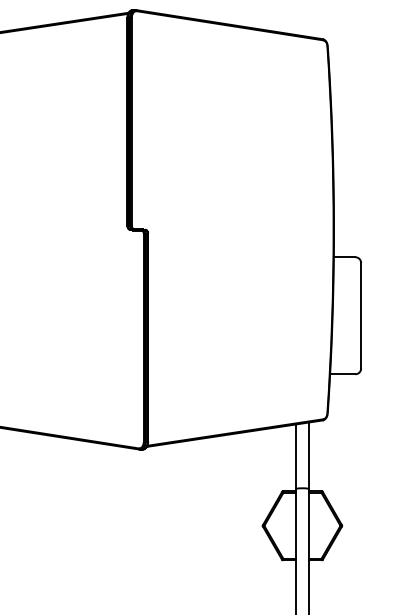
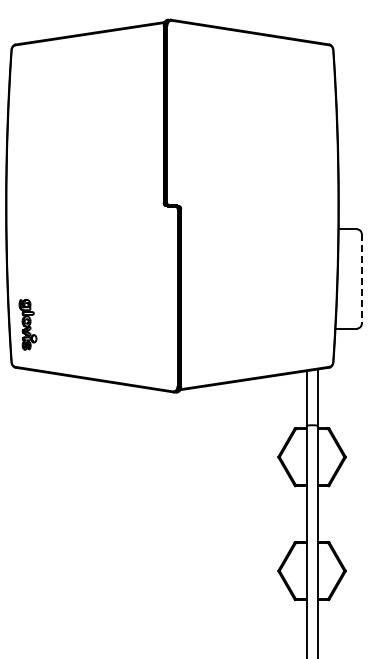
line: (360, 315) -> (361, 278), solid -> dashed

